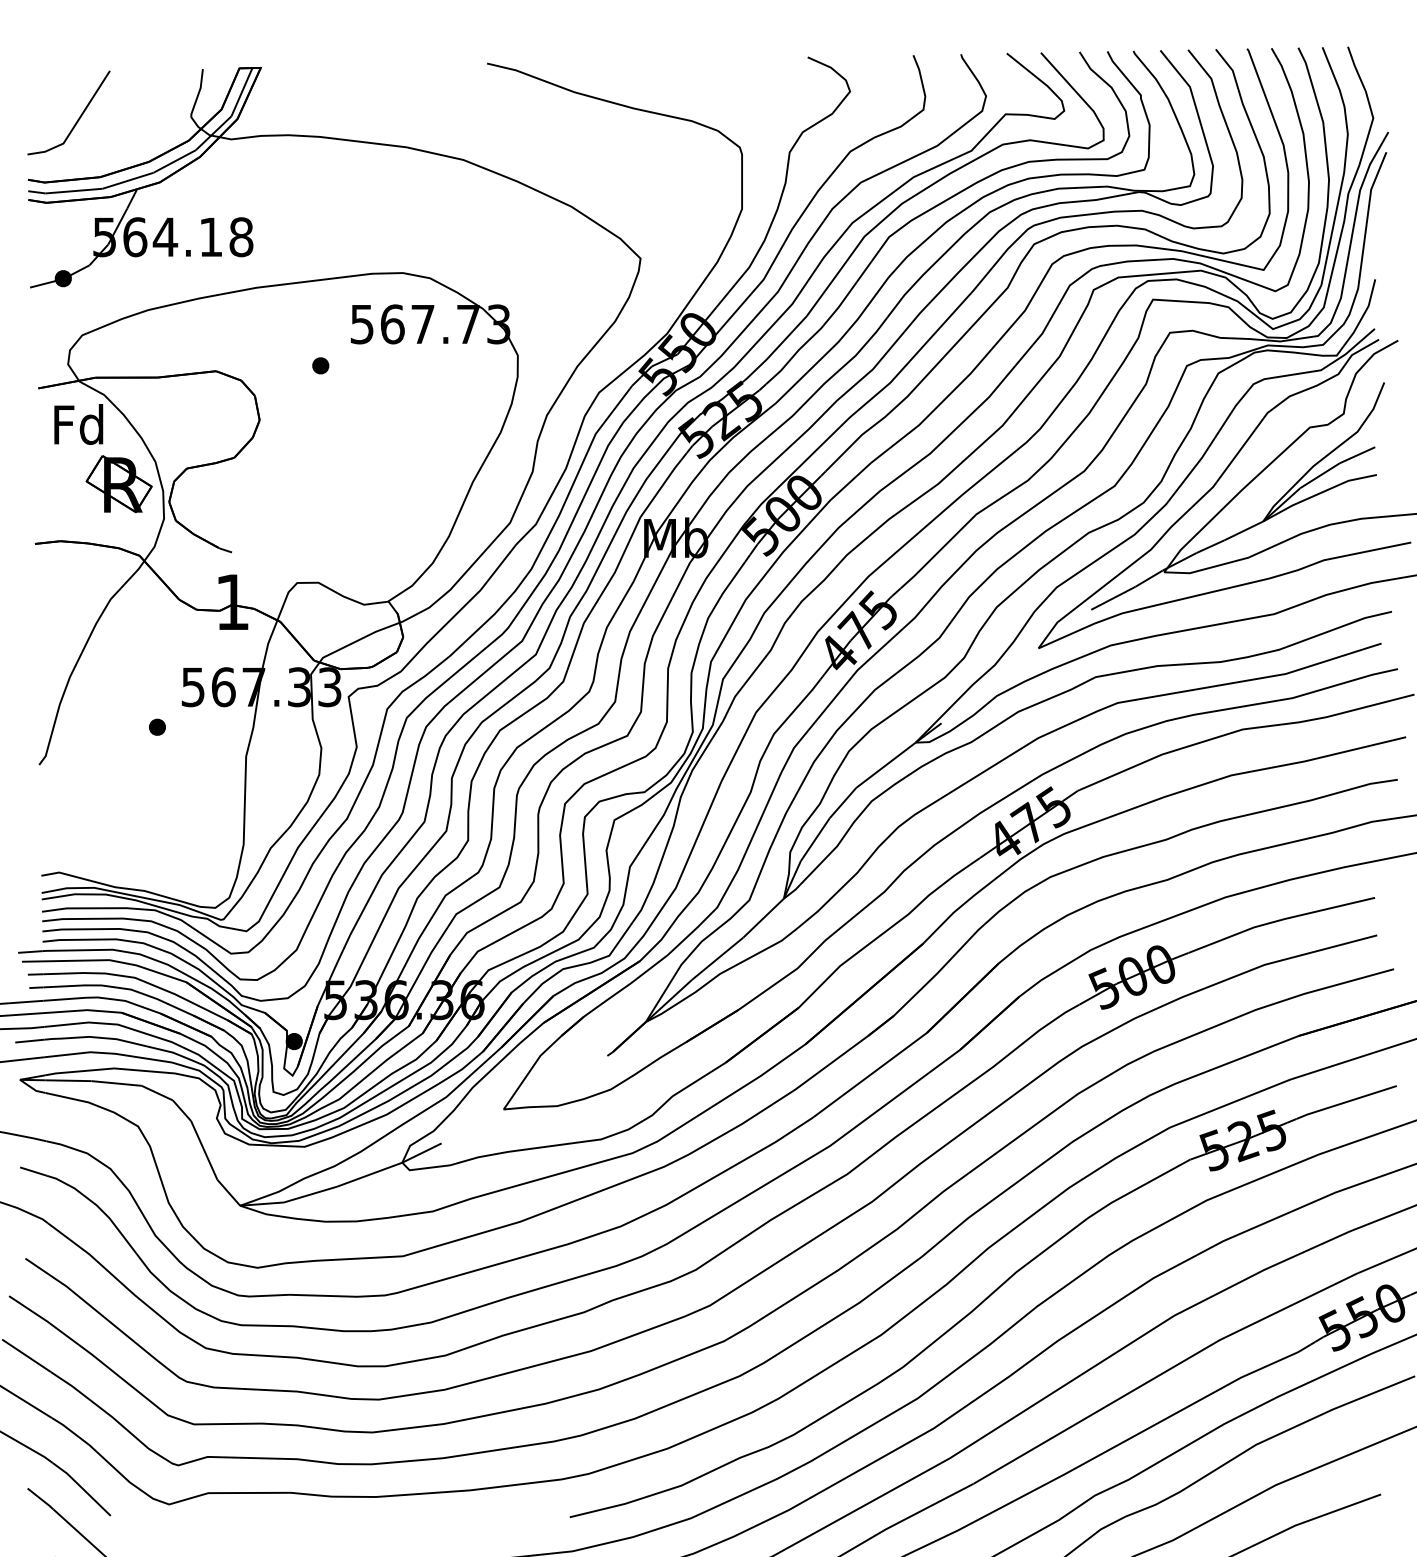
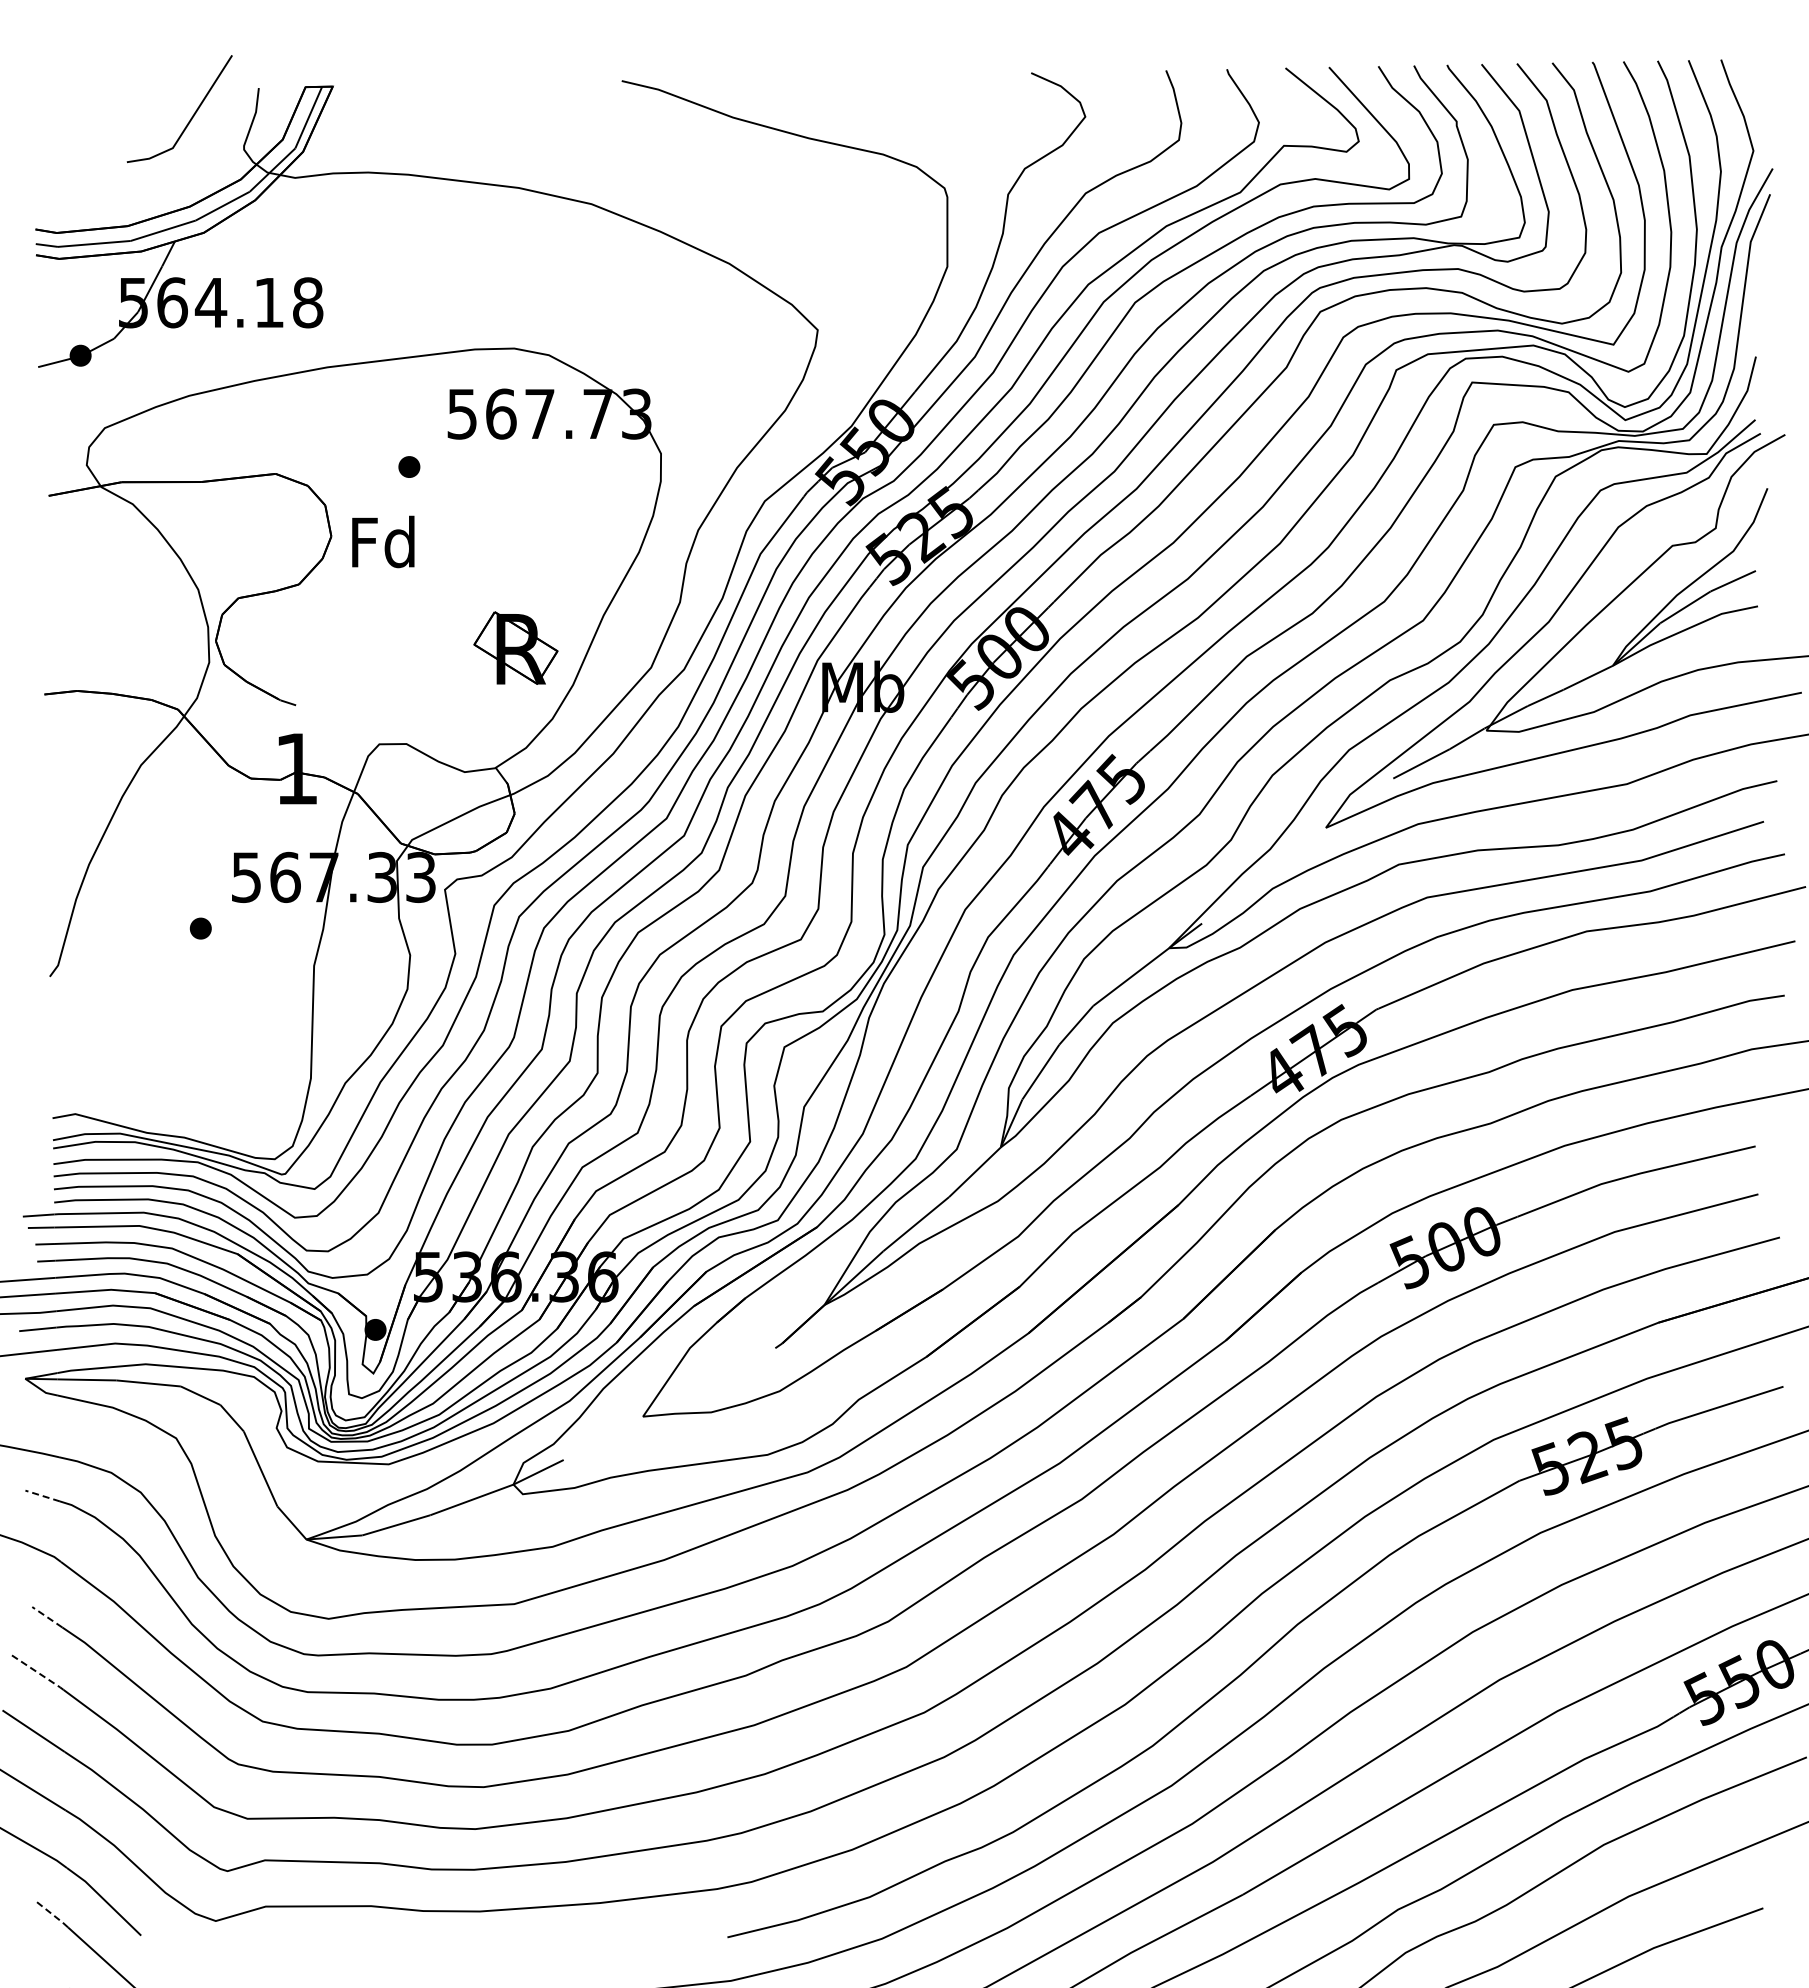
line: (78, 117) -> (192, 115), moved
text: (78, 424) -> (383, 541), moved
part: (118, 483) -> (515, 647), moved
line: (33, 1171) -> (42, 1495), solid -> dashed
line: (36, 1265) -> (46, 1616), solid -> dashed
line: (29, 1309) -> (37, 1672), solid -> dashed
line: (40, 1499) -> (51, 1914), solid -> dashed

